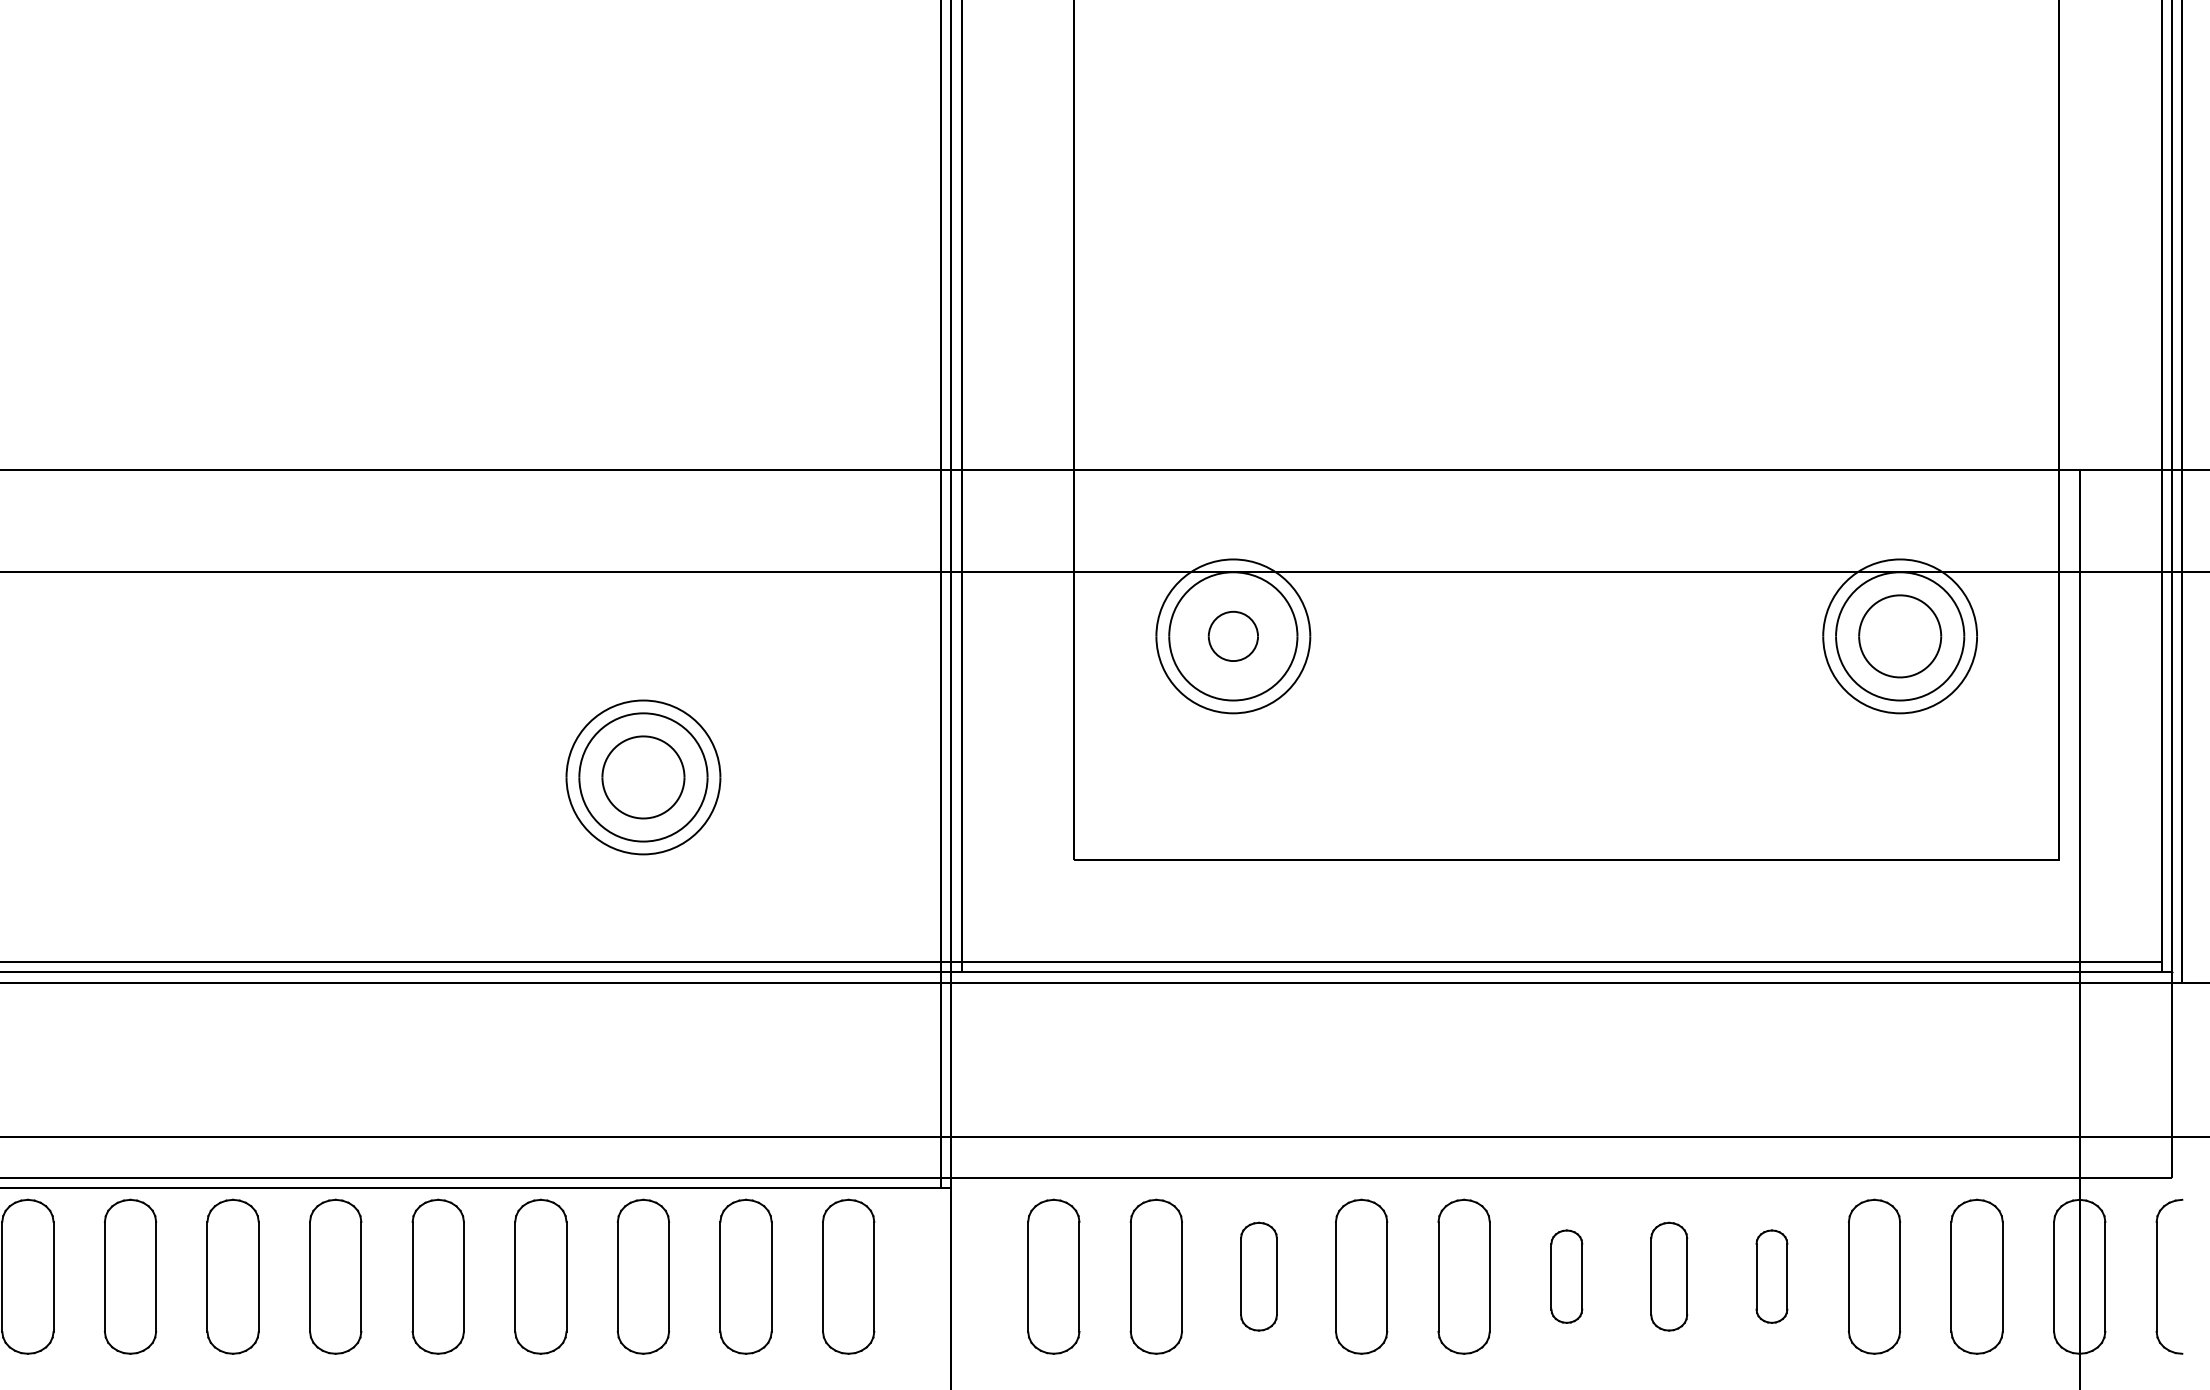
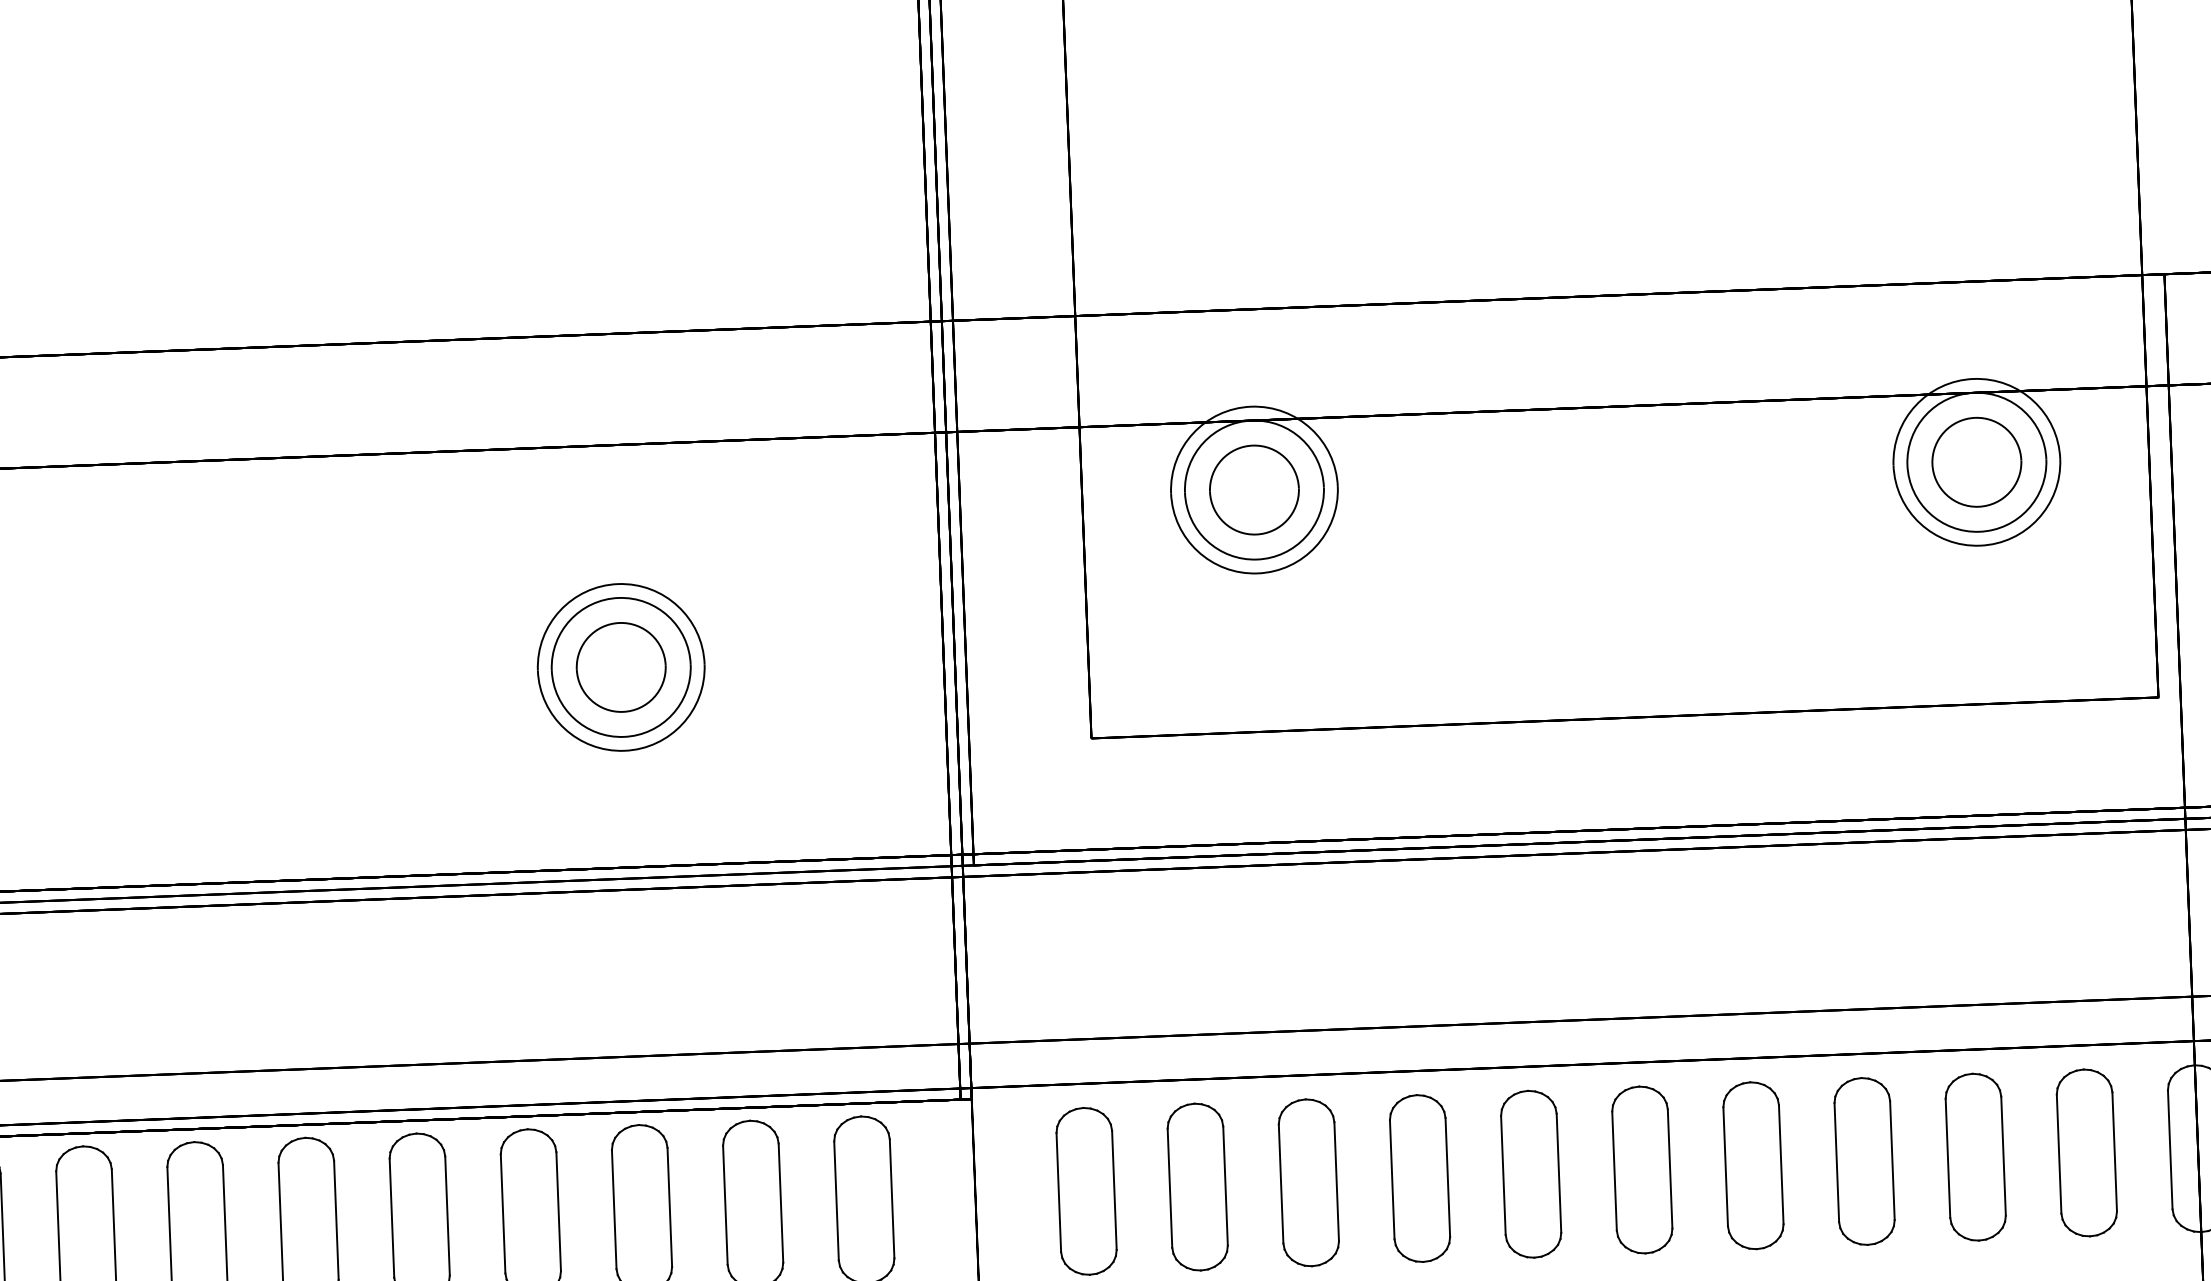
part: (1233, 636) -> (1254, 490), size x1.67
part: (1258, 1276) -> (1308, 1182), size x1.43
part: (1566, 1276) -> (1642, 1169), size x1.67
part: (1668, 1276) -> (1752, 1165), size x1.43
part: (1771, 1276) -> (1864, 1161), size x1.67

